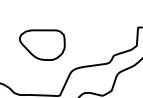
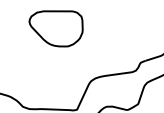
part: (42, 44) -> (56, 28), moved

